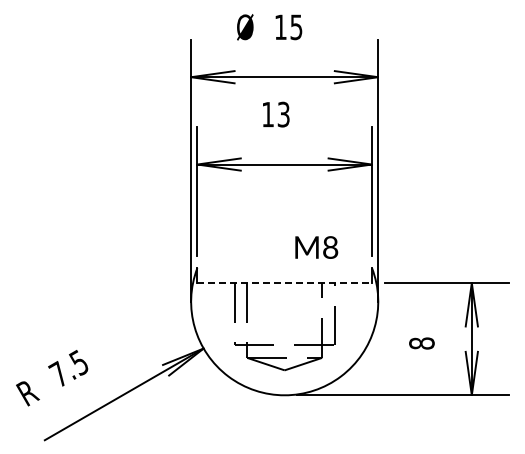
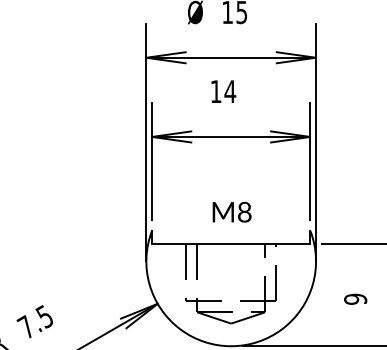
text: (283, 114) -> (230, 91), 13 -> 14
text: (316, 247) -> (231, 212), moved
line: (285, 283) -> (231, 244), dashed -> solid
text: (421, 343) -> (355, 299), 8 -> 9

